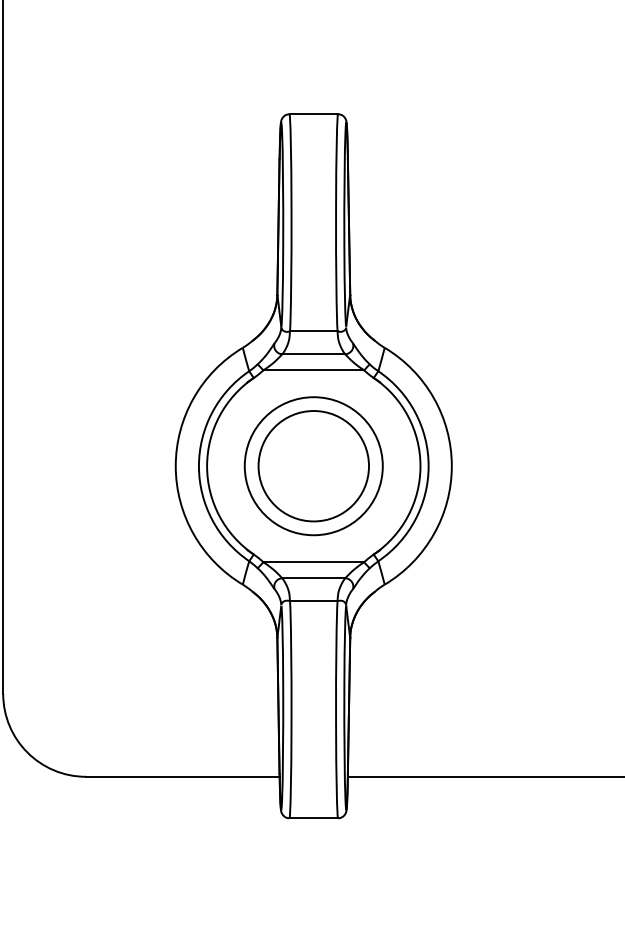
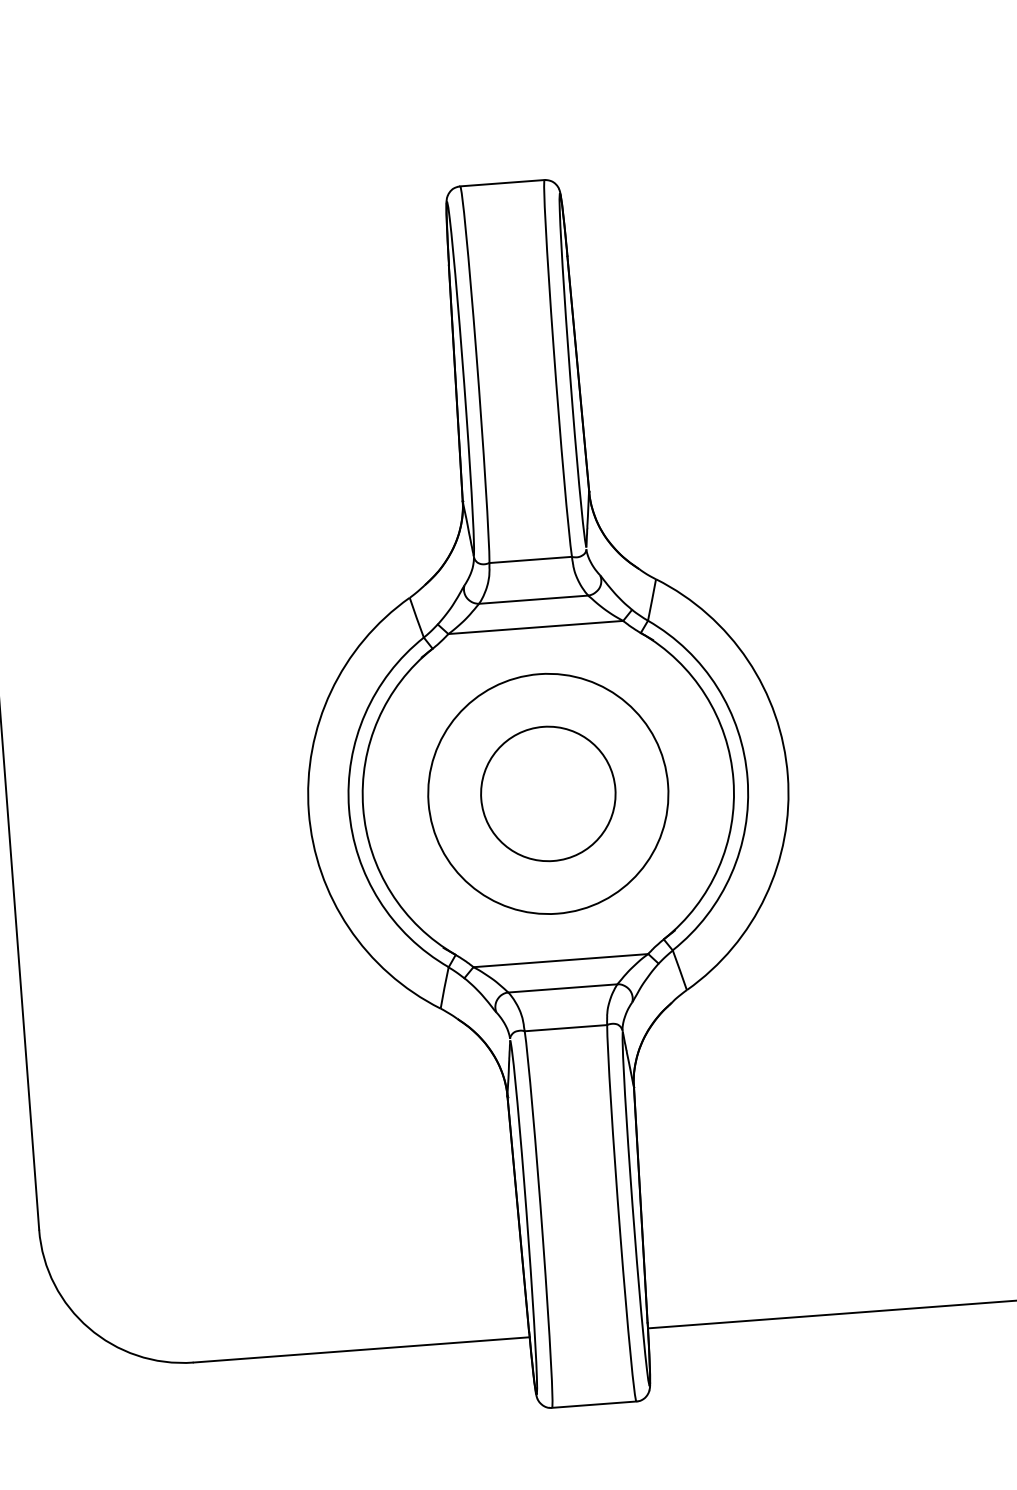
circle: (313, 466) -> (547, 794), size x0.7

